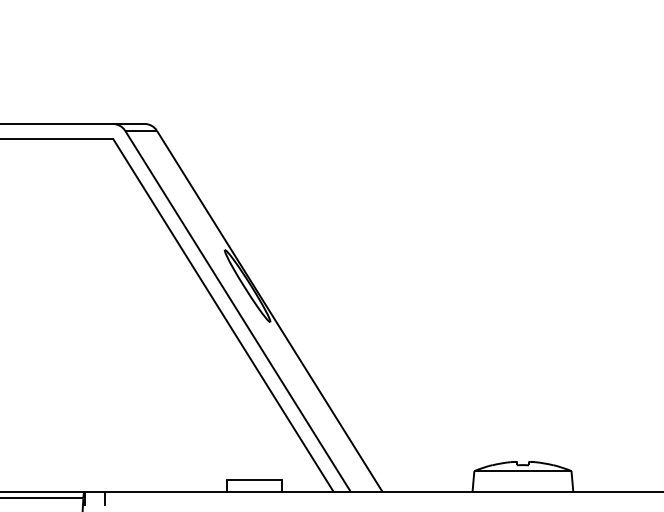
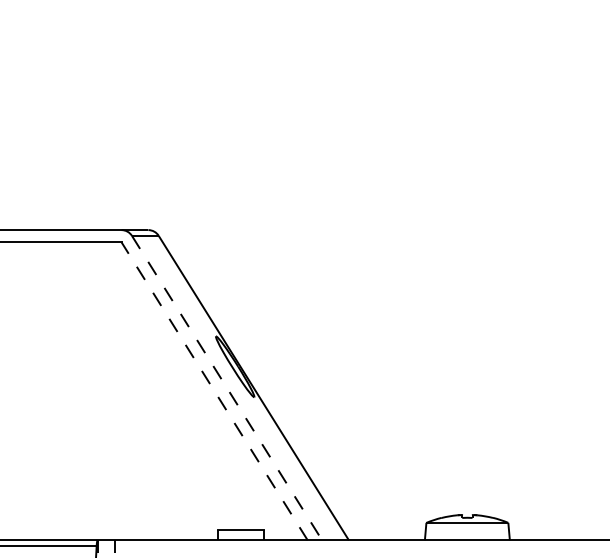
line: (238, 311) -> (227, 388), solid -> dashed
line: (223, 315) -> (214, 391), solid -> dashed

